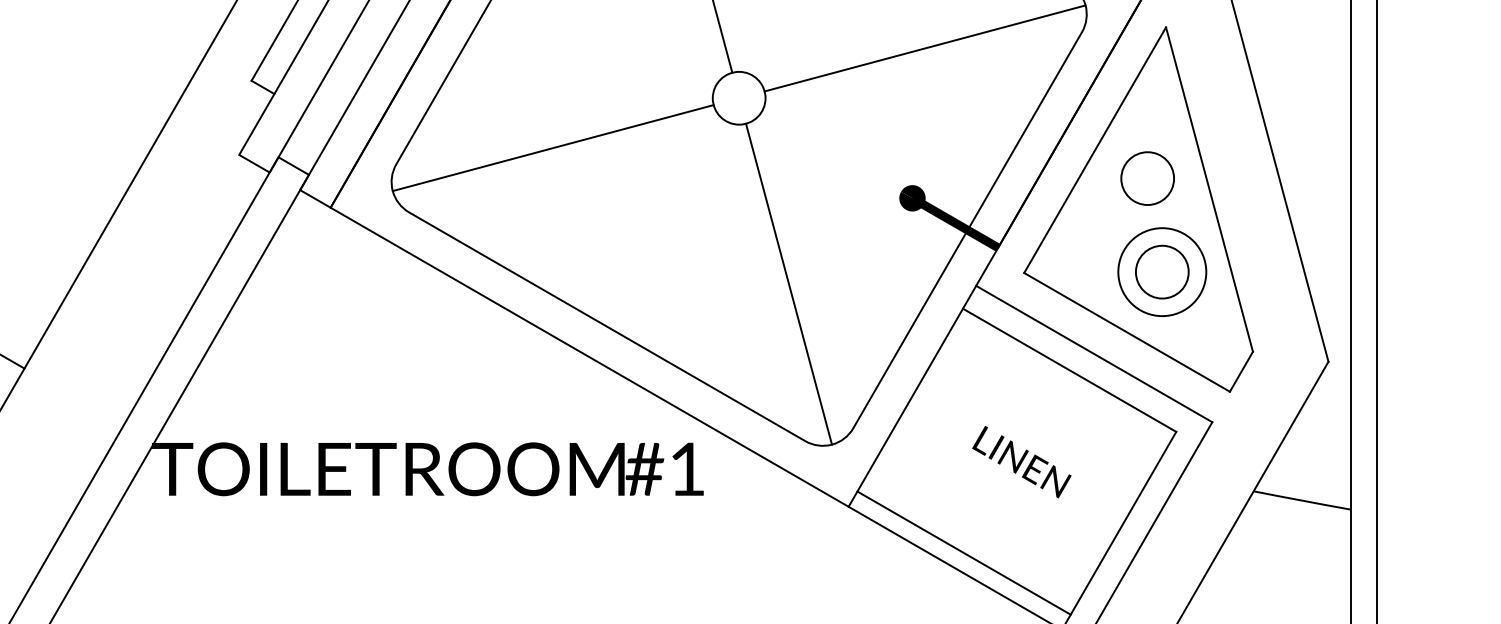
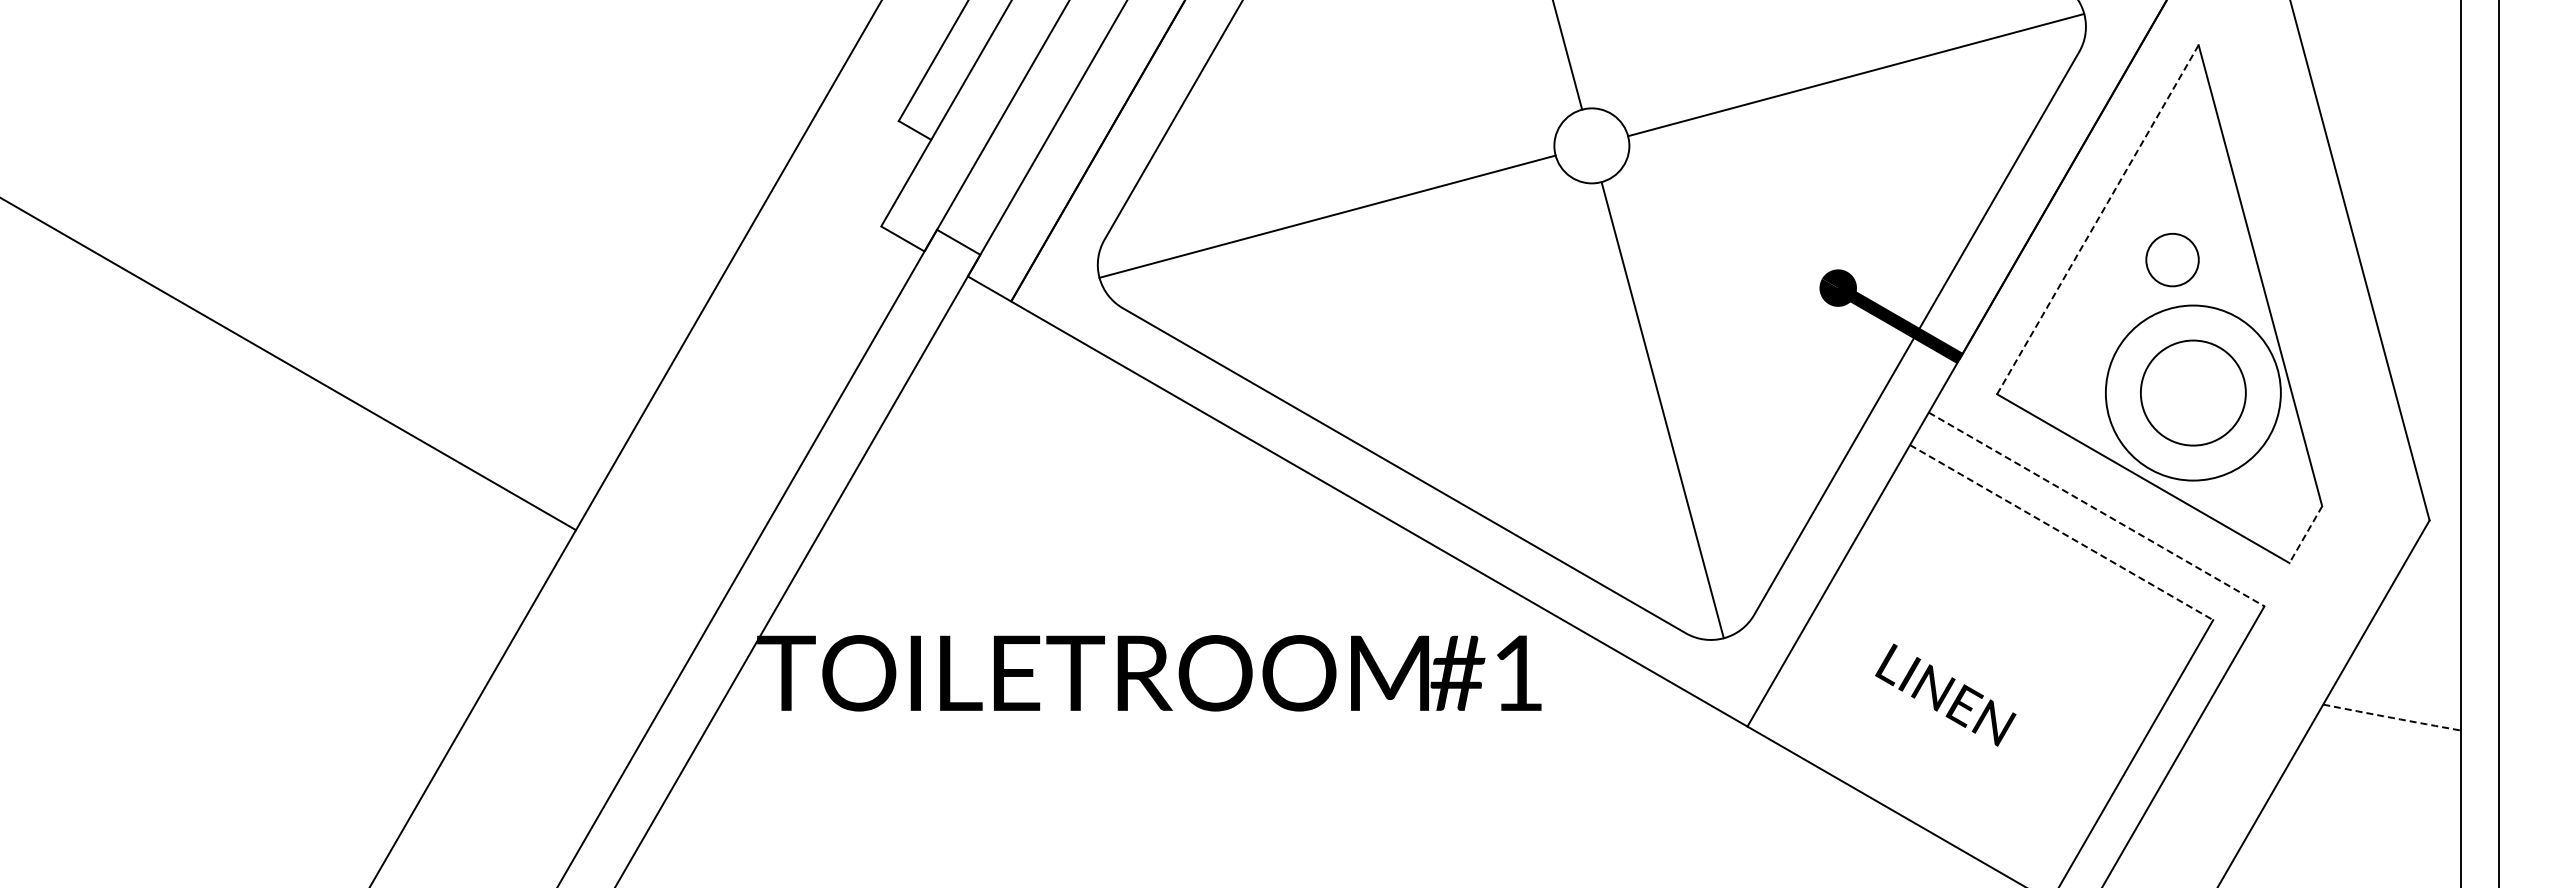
line: (1094, 150) -> (2097, 219), solid -> dashed
circle: (1147, 178) -> (2172, 259), size x0.7
circle: (1161, 271) -> (2192, 392), size x1.4
circle: (1161, 271) -> (2192, 392), size x1.4
line: (1094, 354) -> (2096, 509), solid -> dashed
line: (1070, 370) -> (2062, 532), solid -> dashed
line: (1241, 371) -> (2305, 534), solid -> dashed
text: (1021, 461) -> (1945, 694), moved
arc: (1302, 500) -> (2392, 717), solid -> dashed
line: (964, 552) -> (1911, 791), removed

